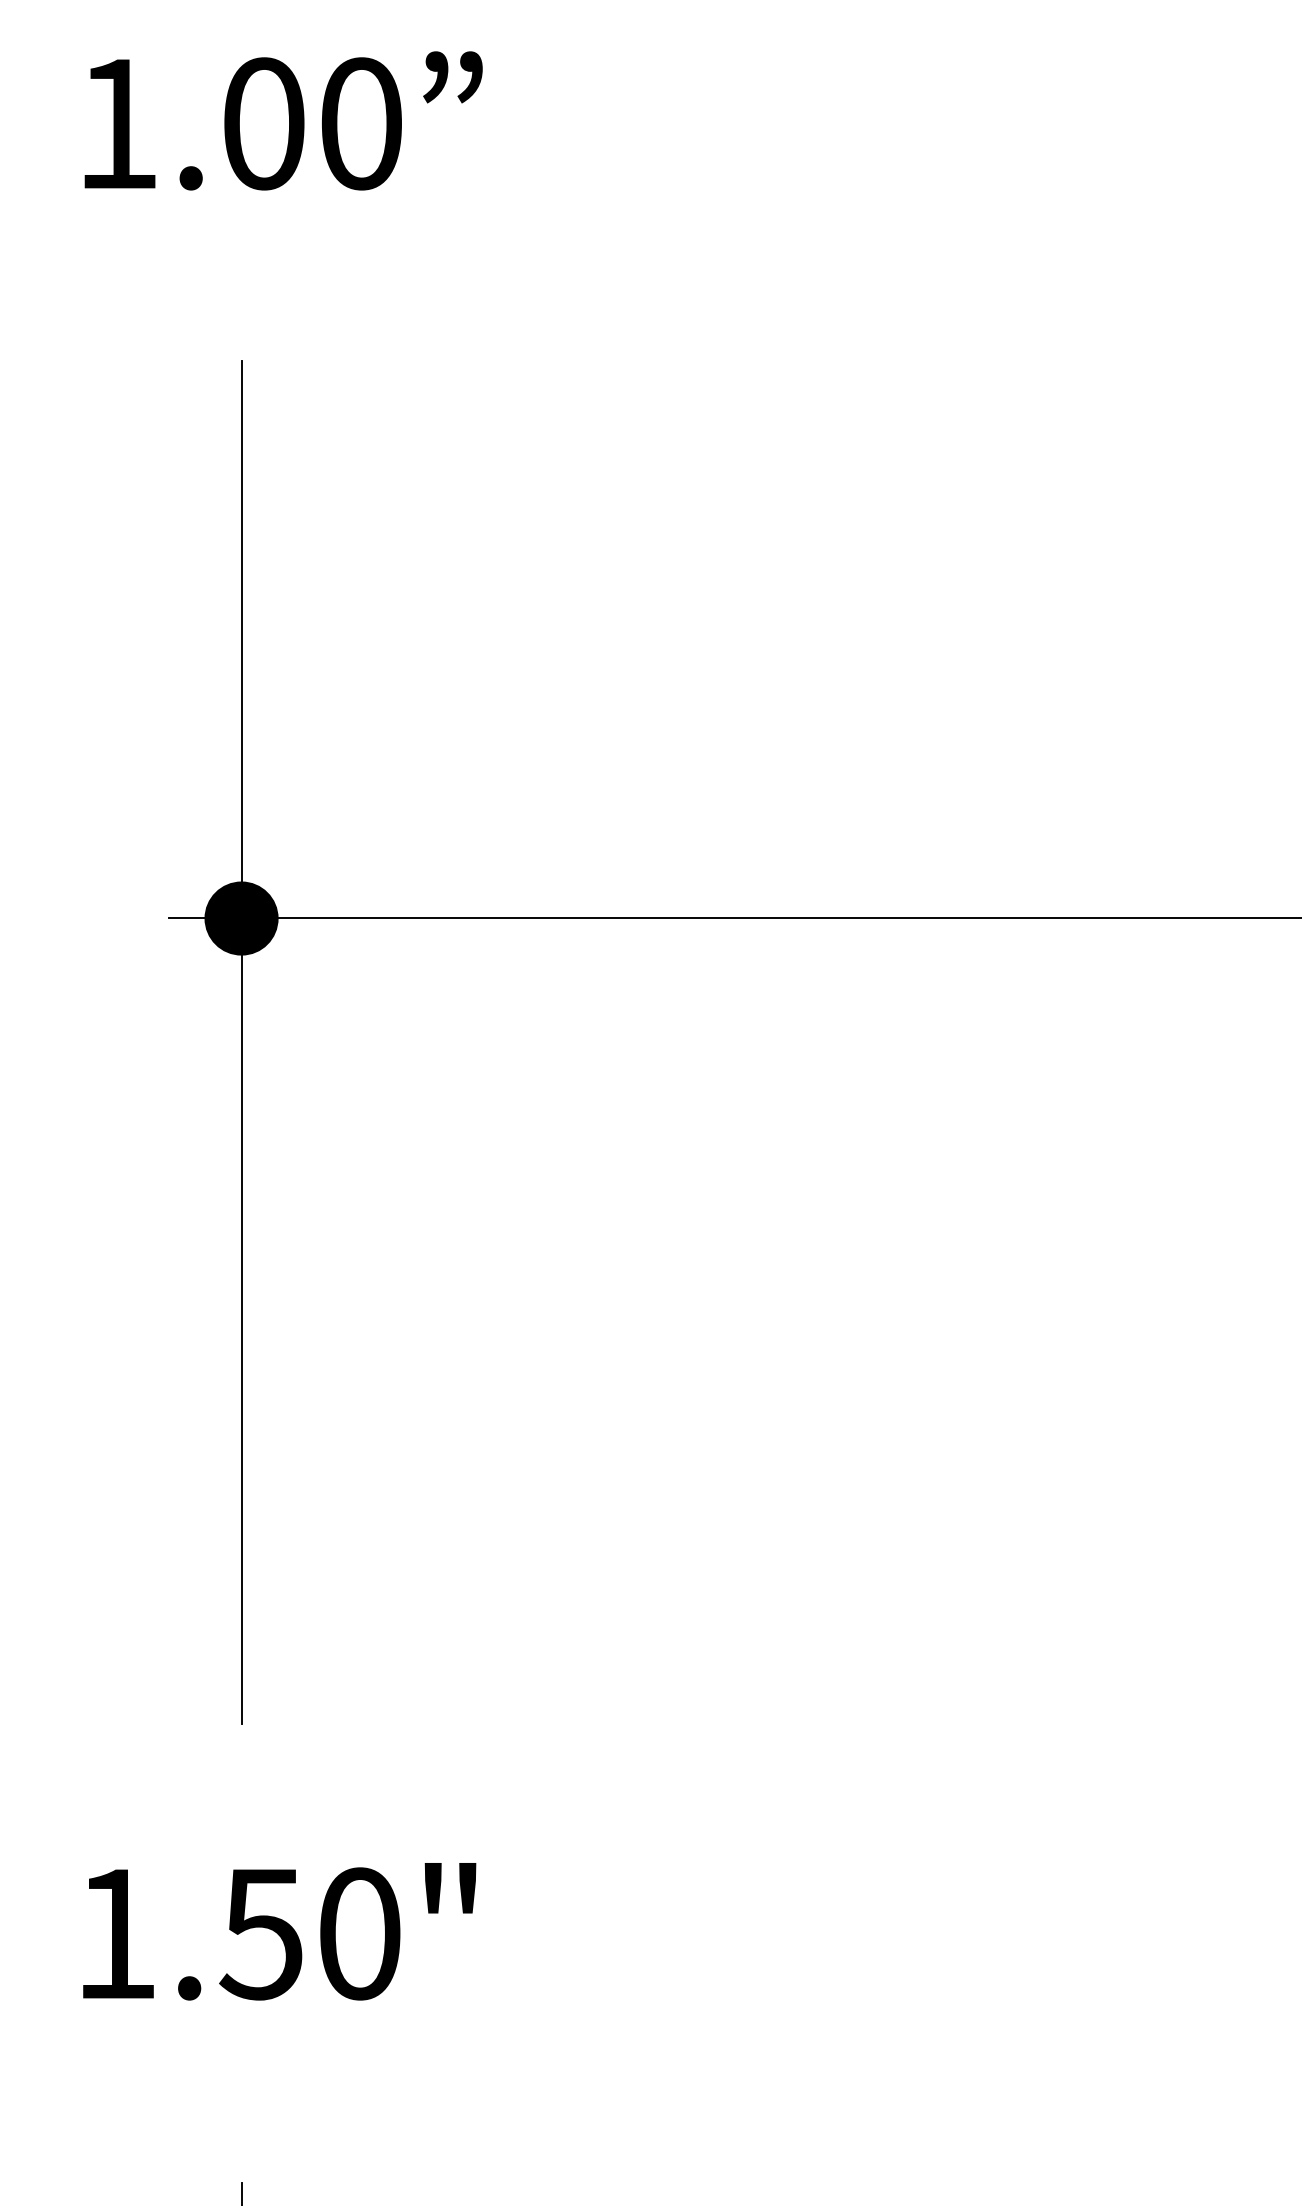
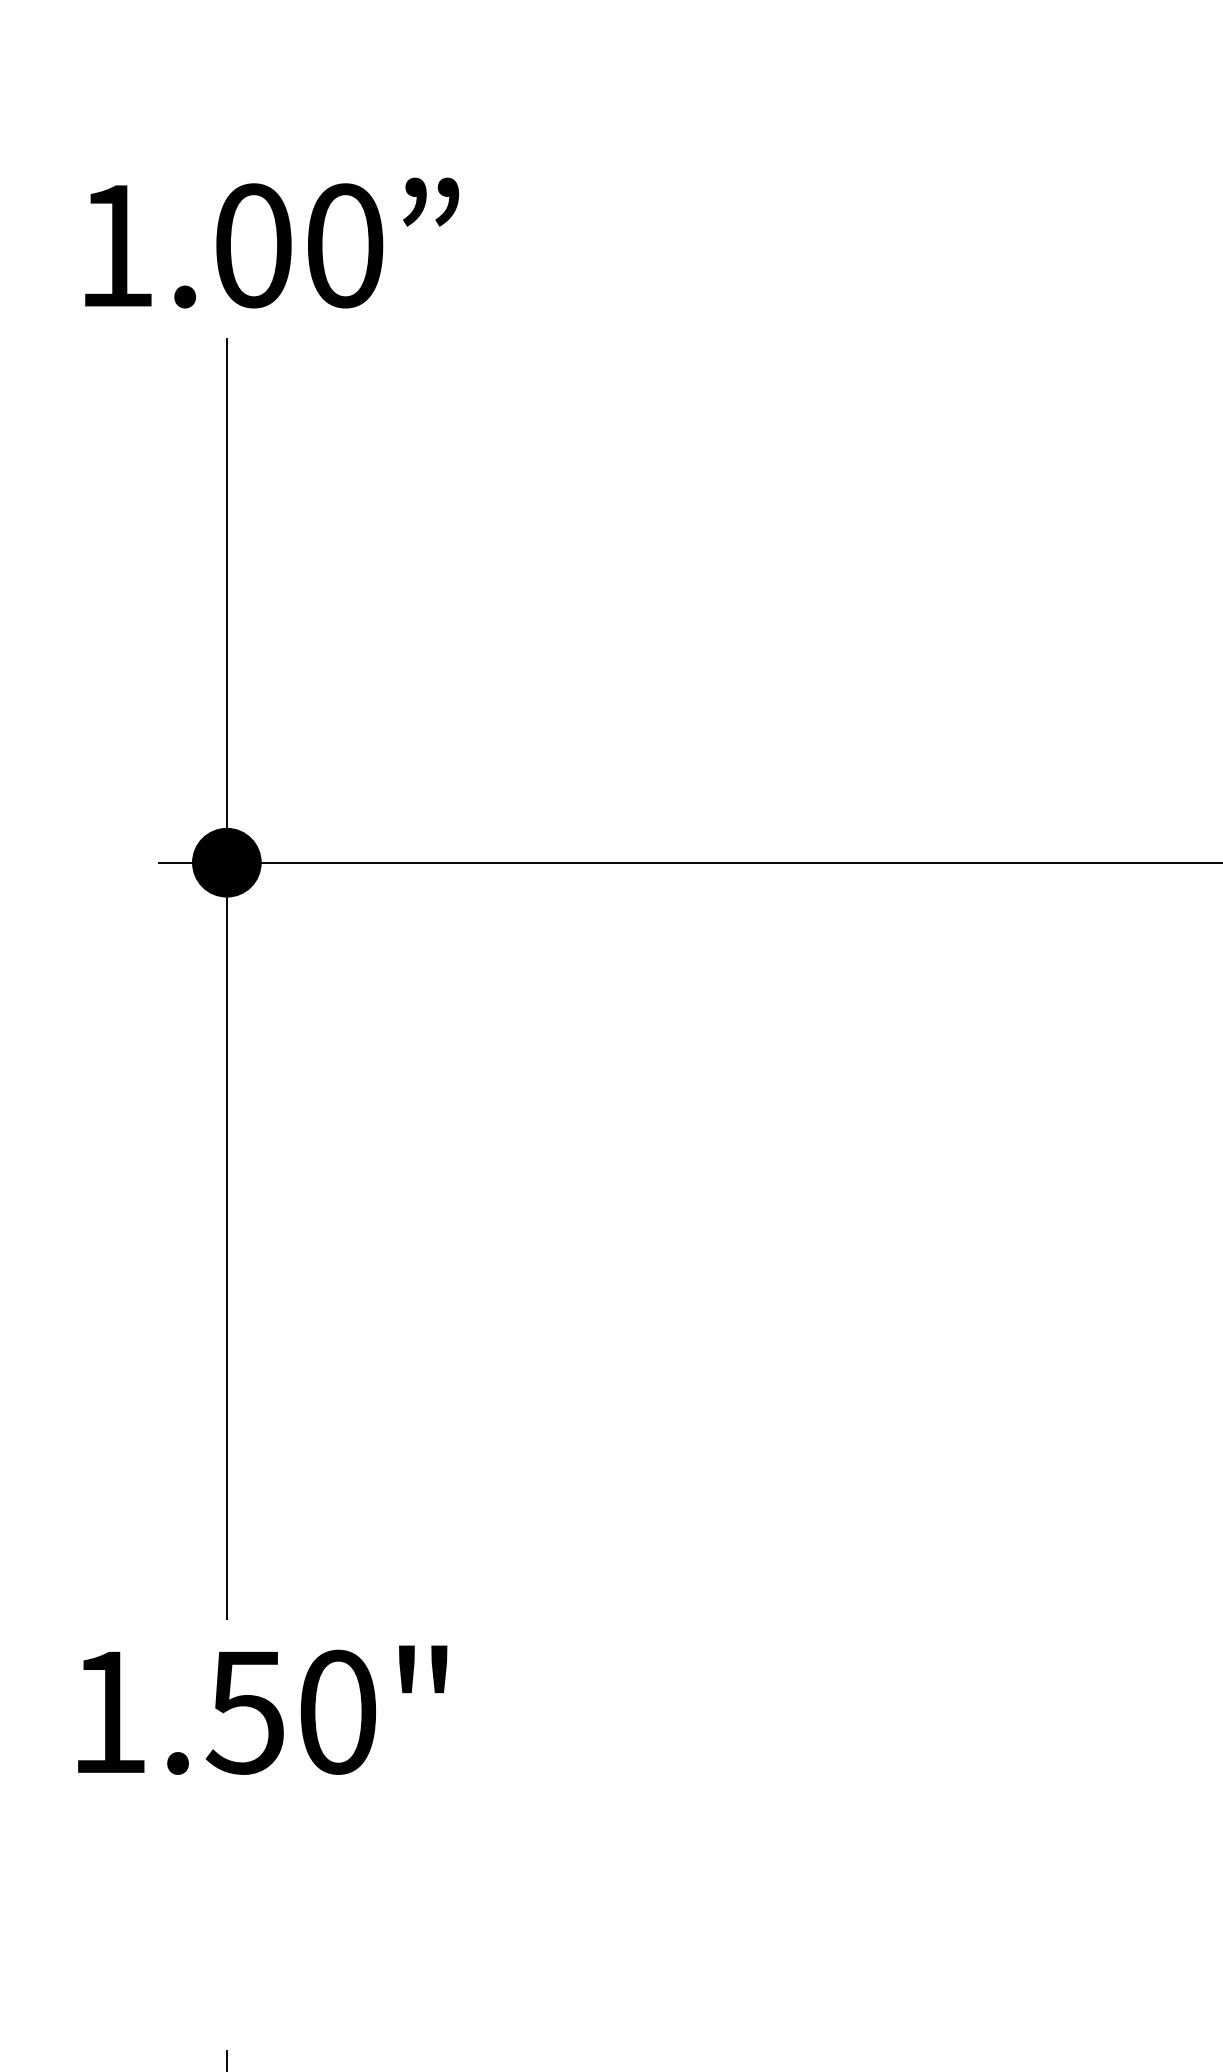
text: (283, 120) -> (271, 242), moved
text: (279, 1931) -> (262, 1710), moved

